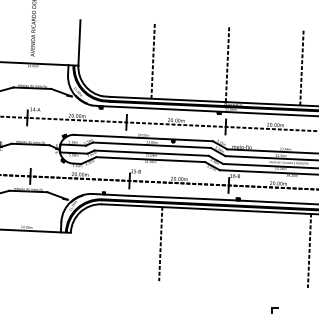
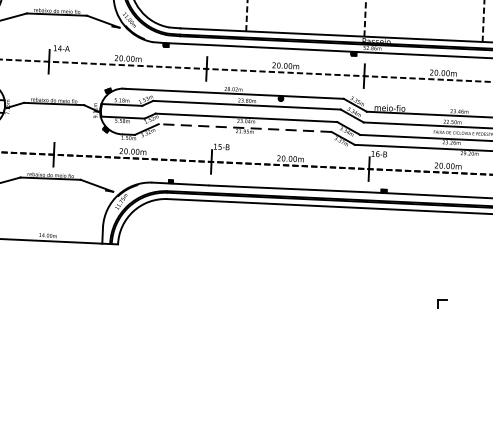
line: (150, 159) -> (244, 127), solid -> dashed
line: (160, 243) -> (260, 261), removed
part: (274, 310) -> (441, 304), moved

